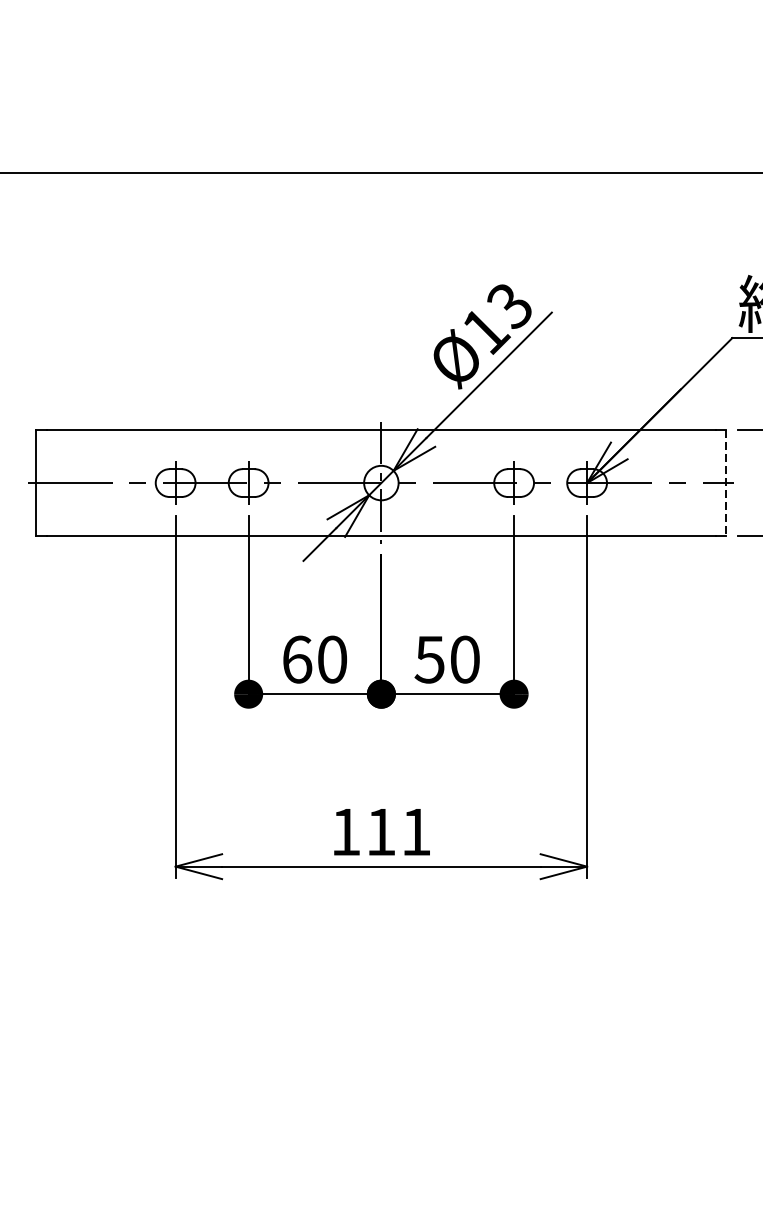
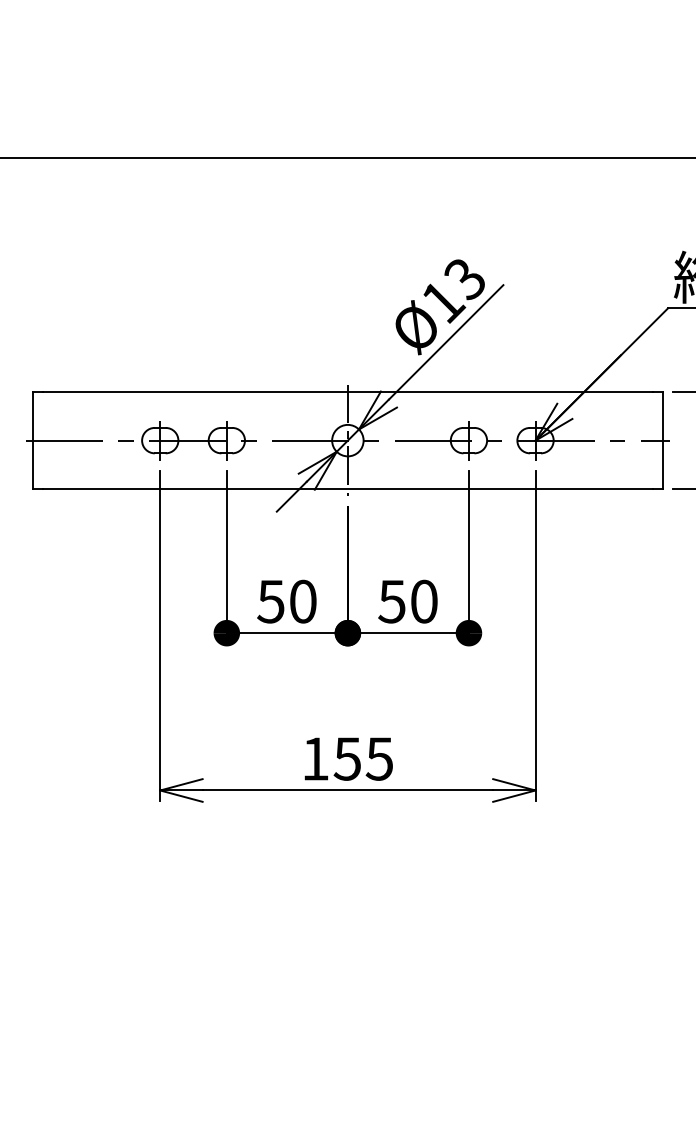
line: (726, 484) -> (662, 441), dashed -> solid
text: (296, 659) -> (270, 601), 60 -> 50
text: (397, 831) -> (362, 758), 111 -> 155

